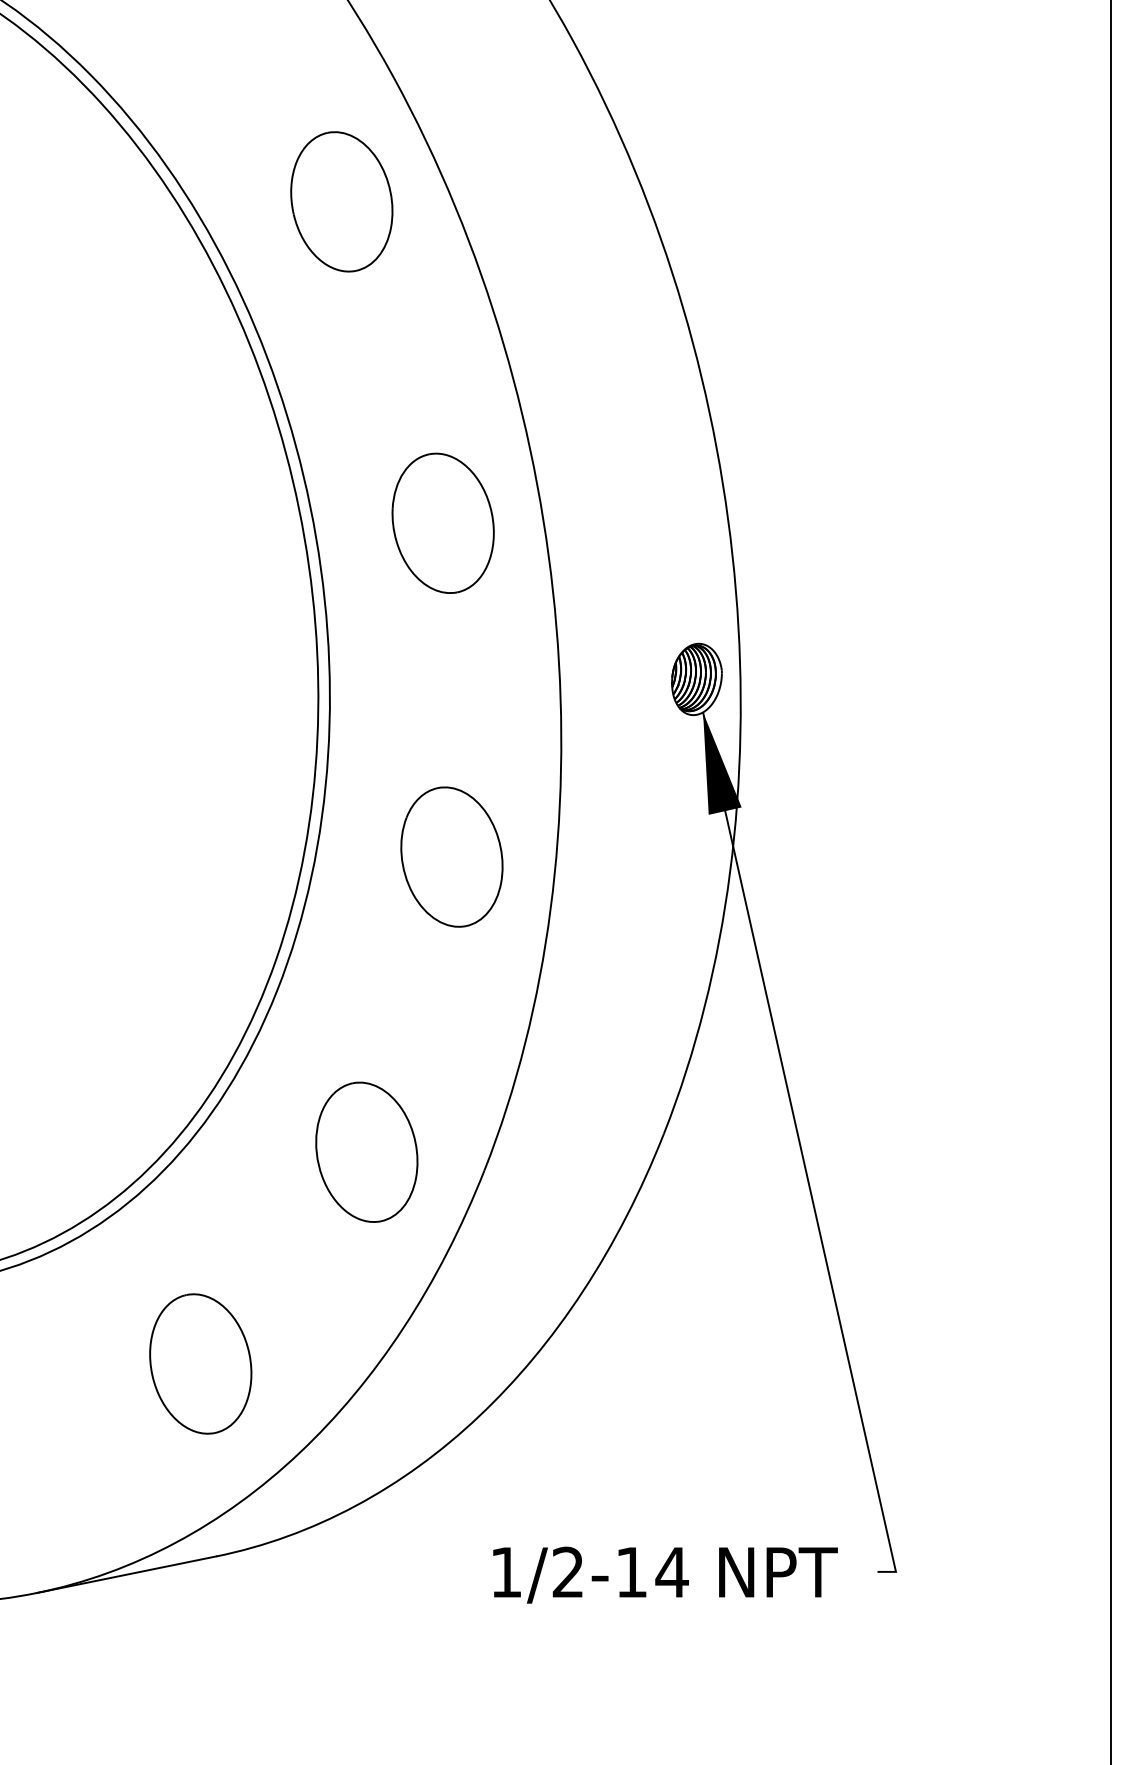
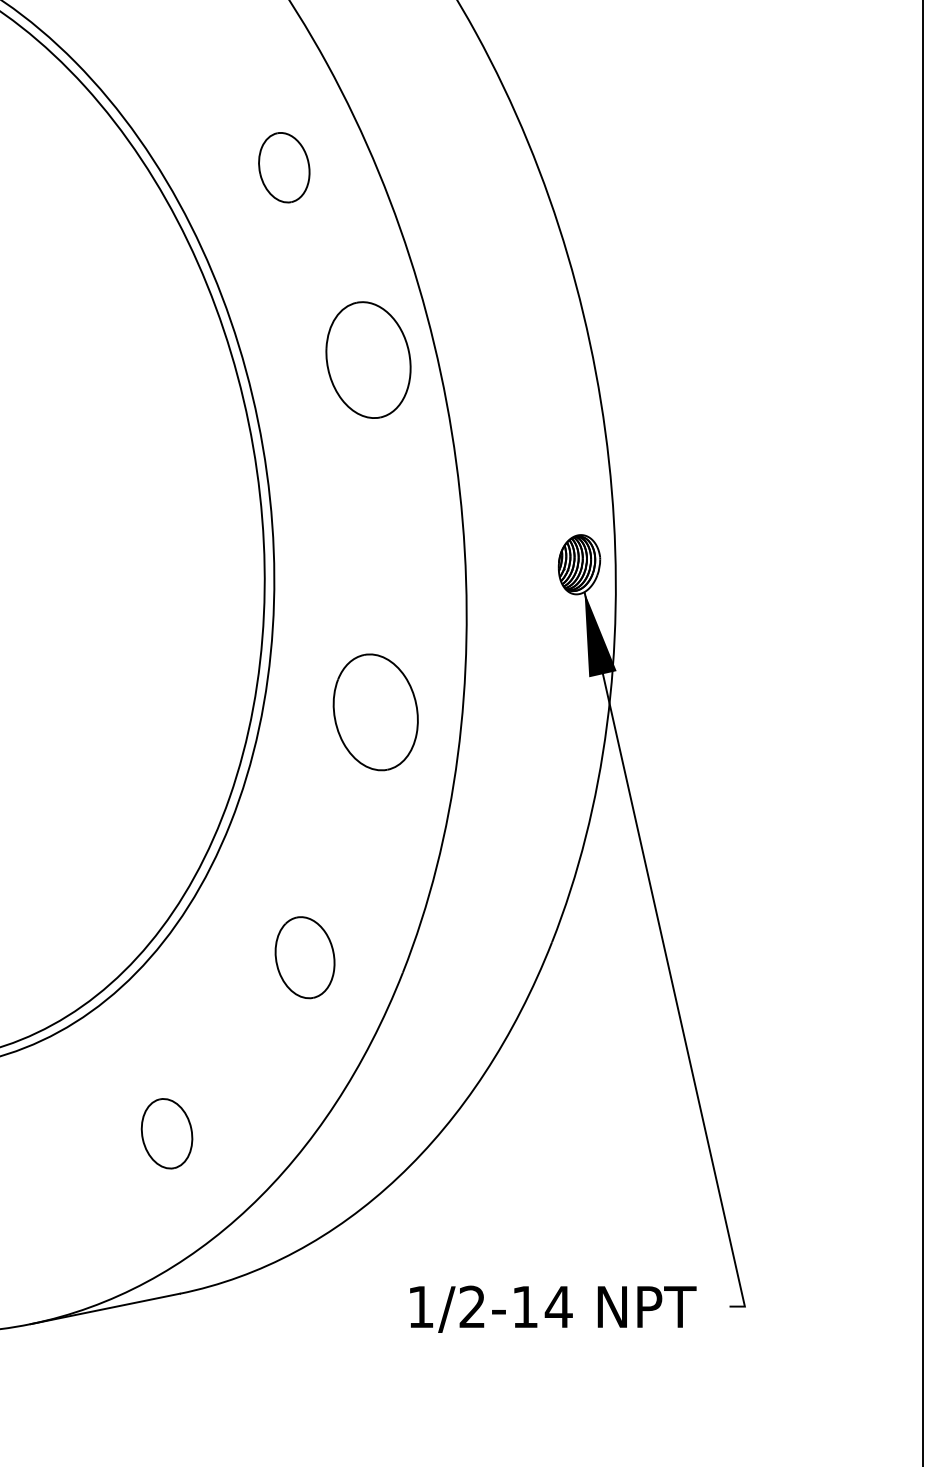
part: (341, 201) -> (283, 167), size x0.6
part: (442, 522) -> (367, 359), moved
part: (366, 1151) -> (304, 957), size x0.7
part: (200, 1363) -> (166, 1133), size x0.6

